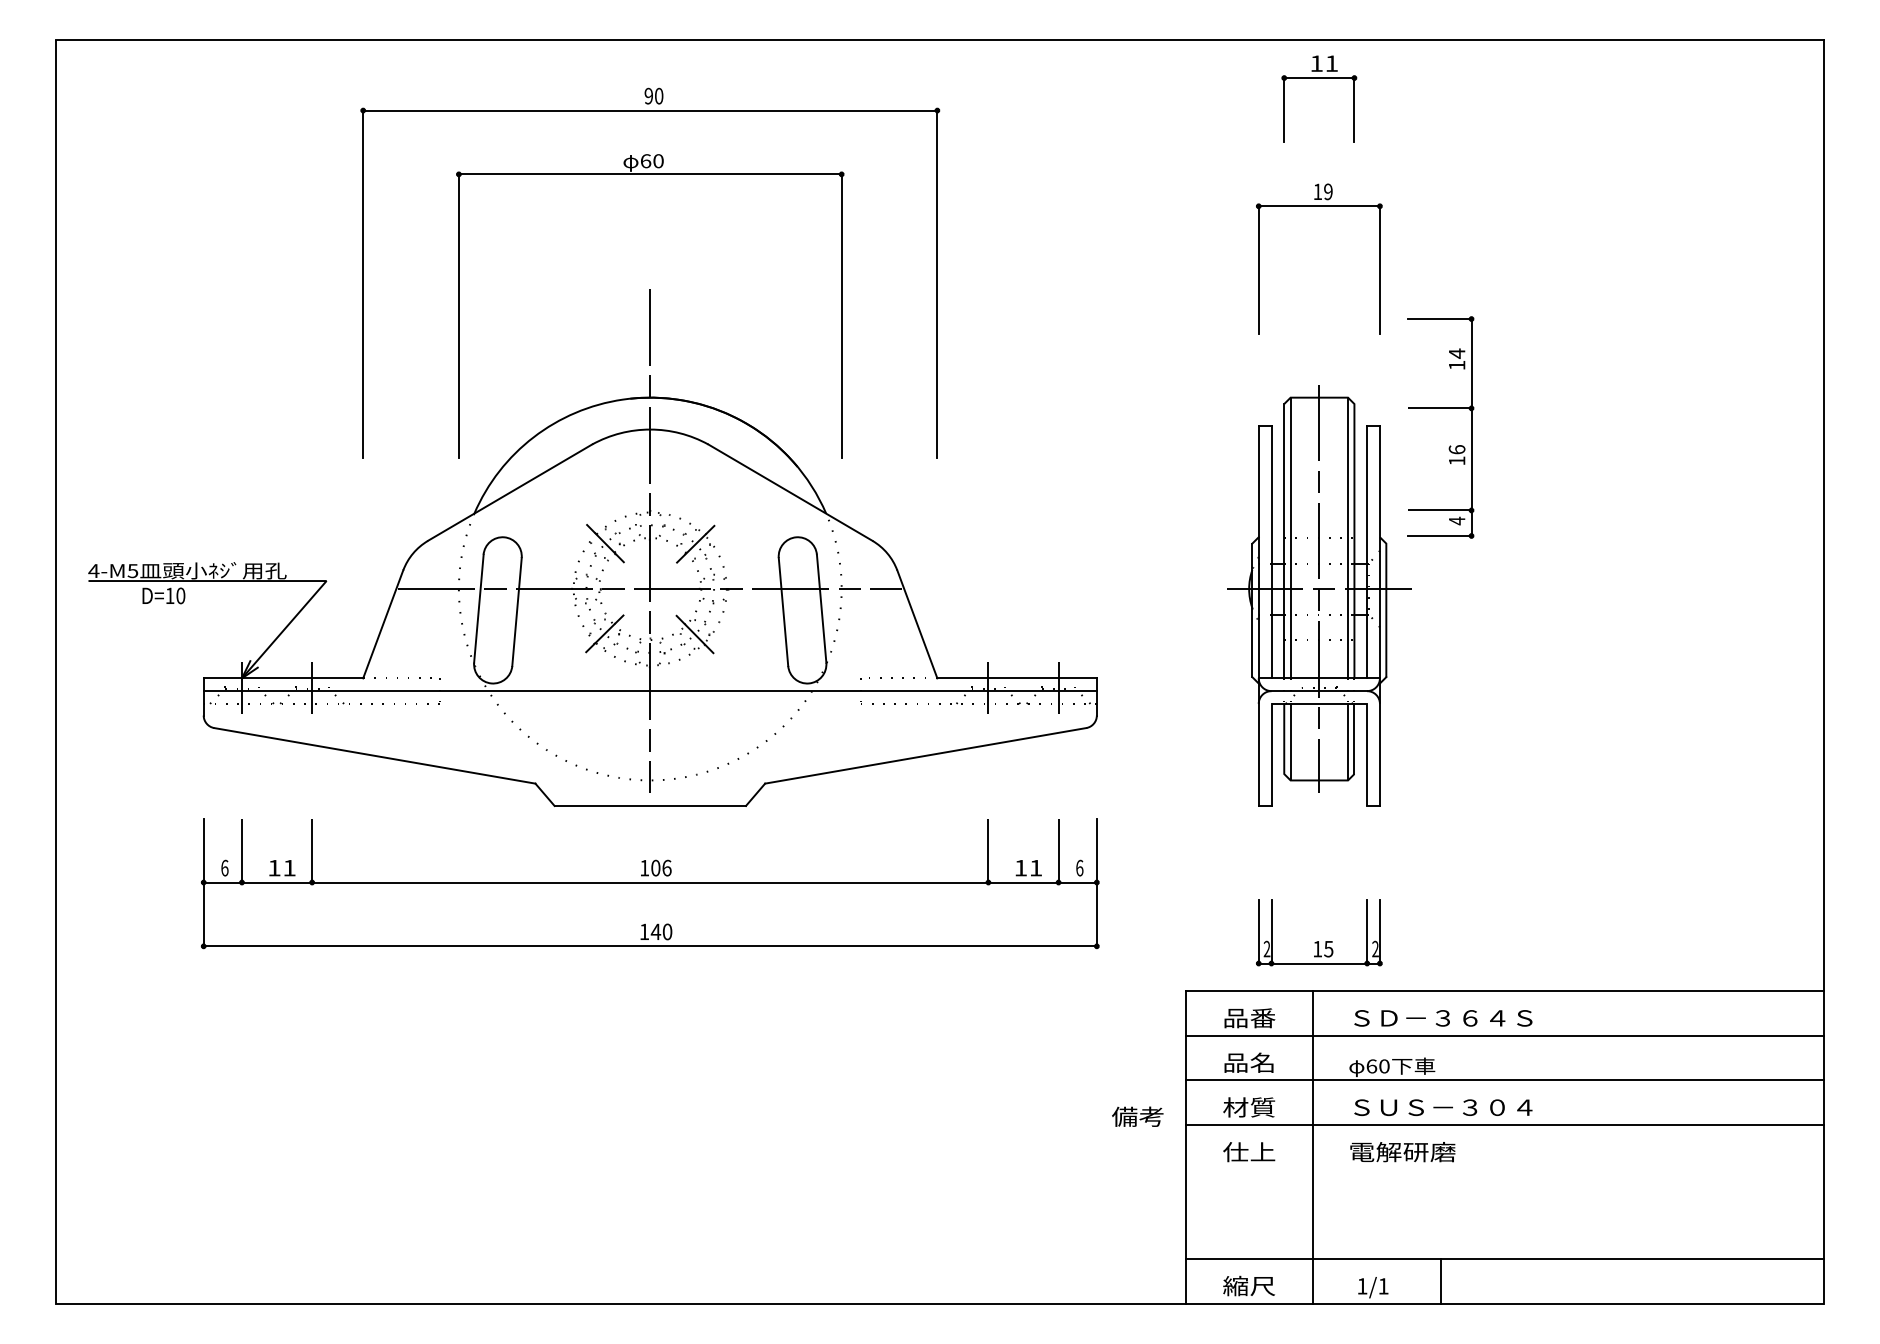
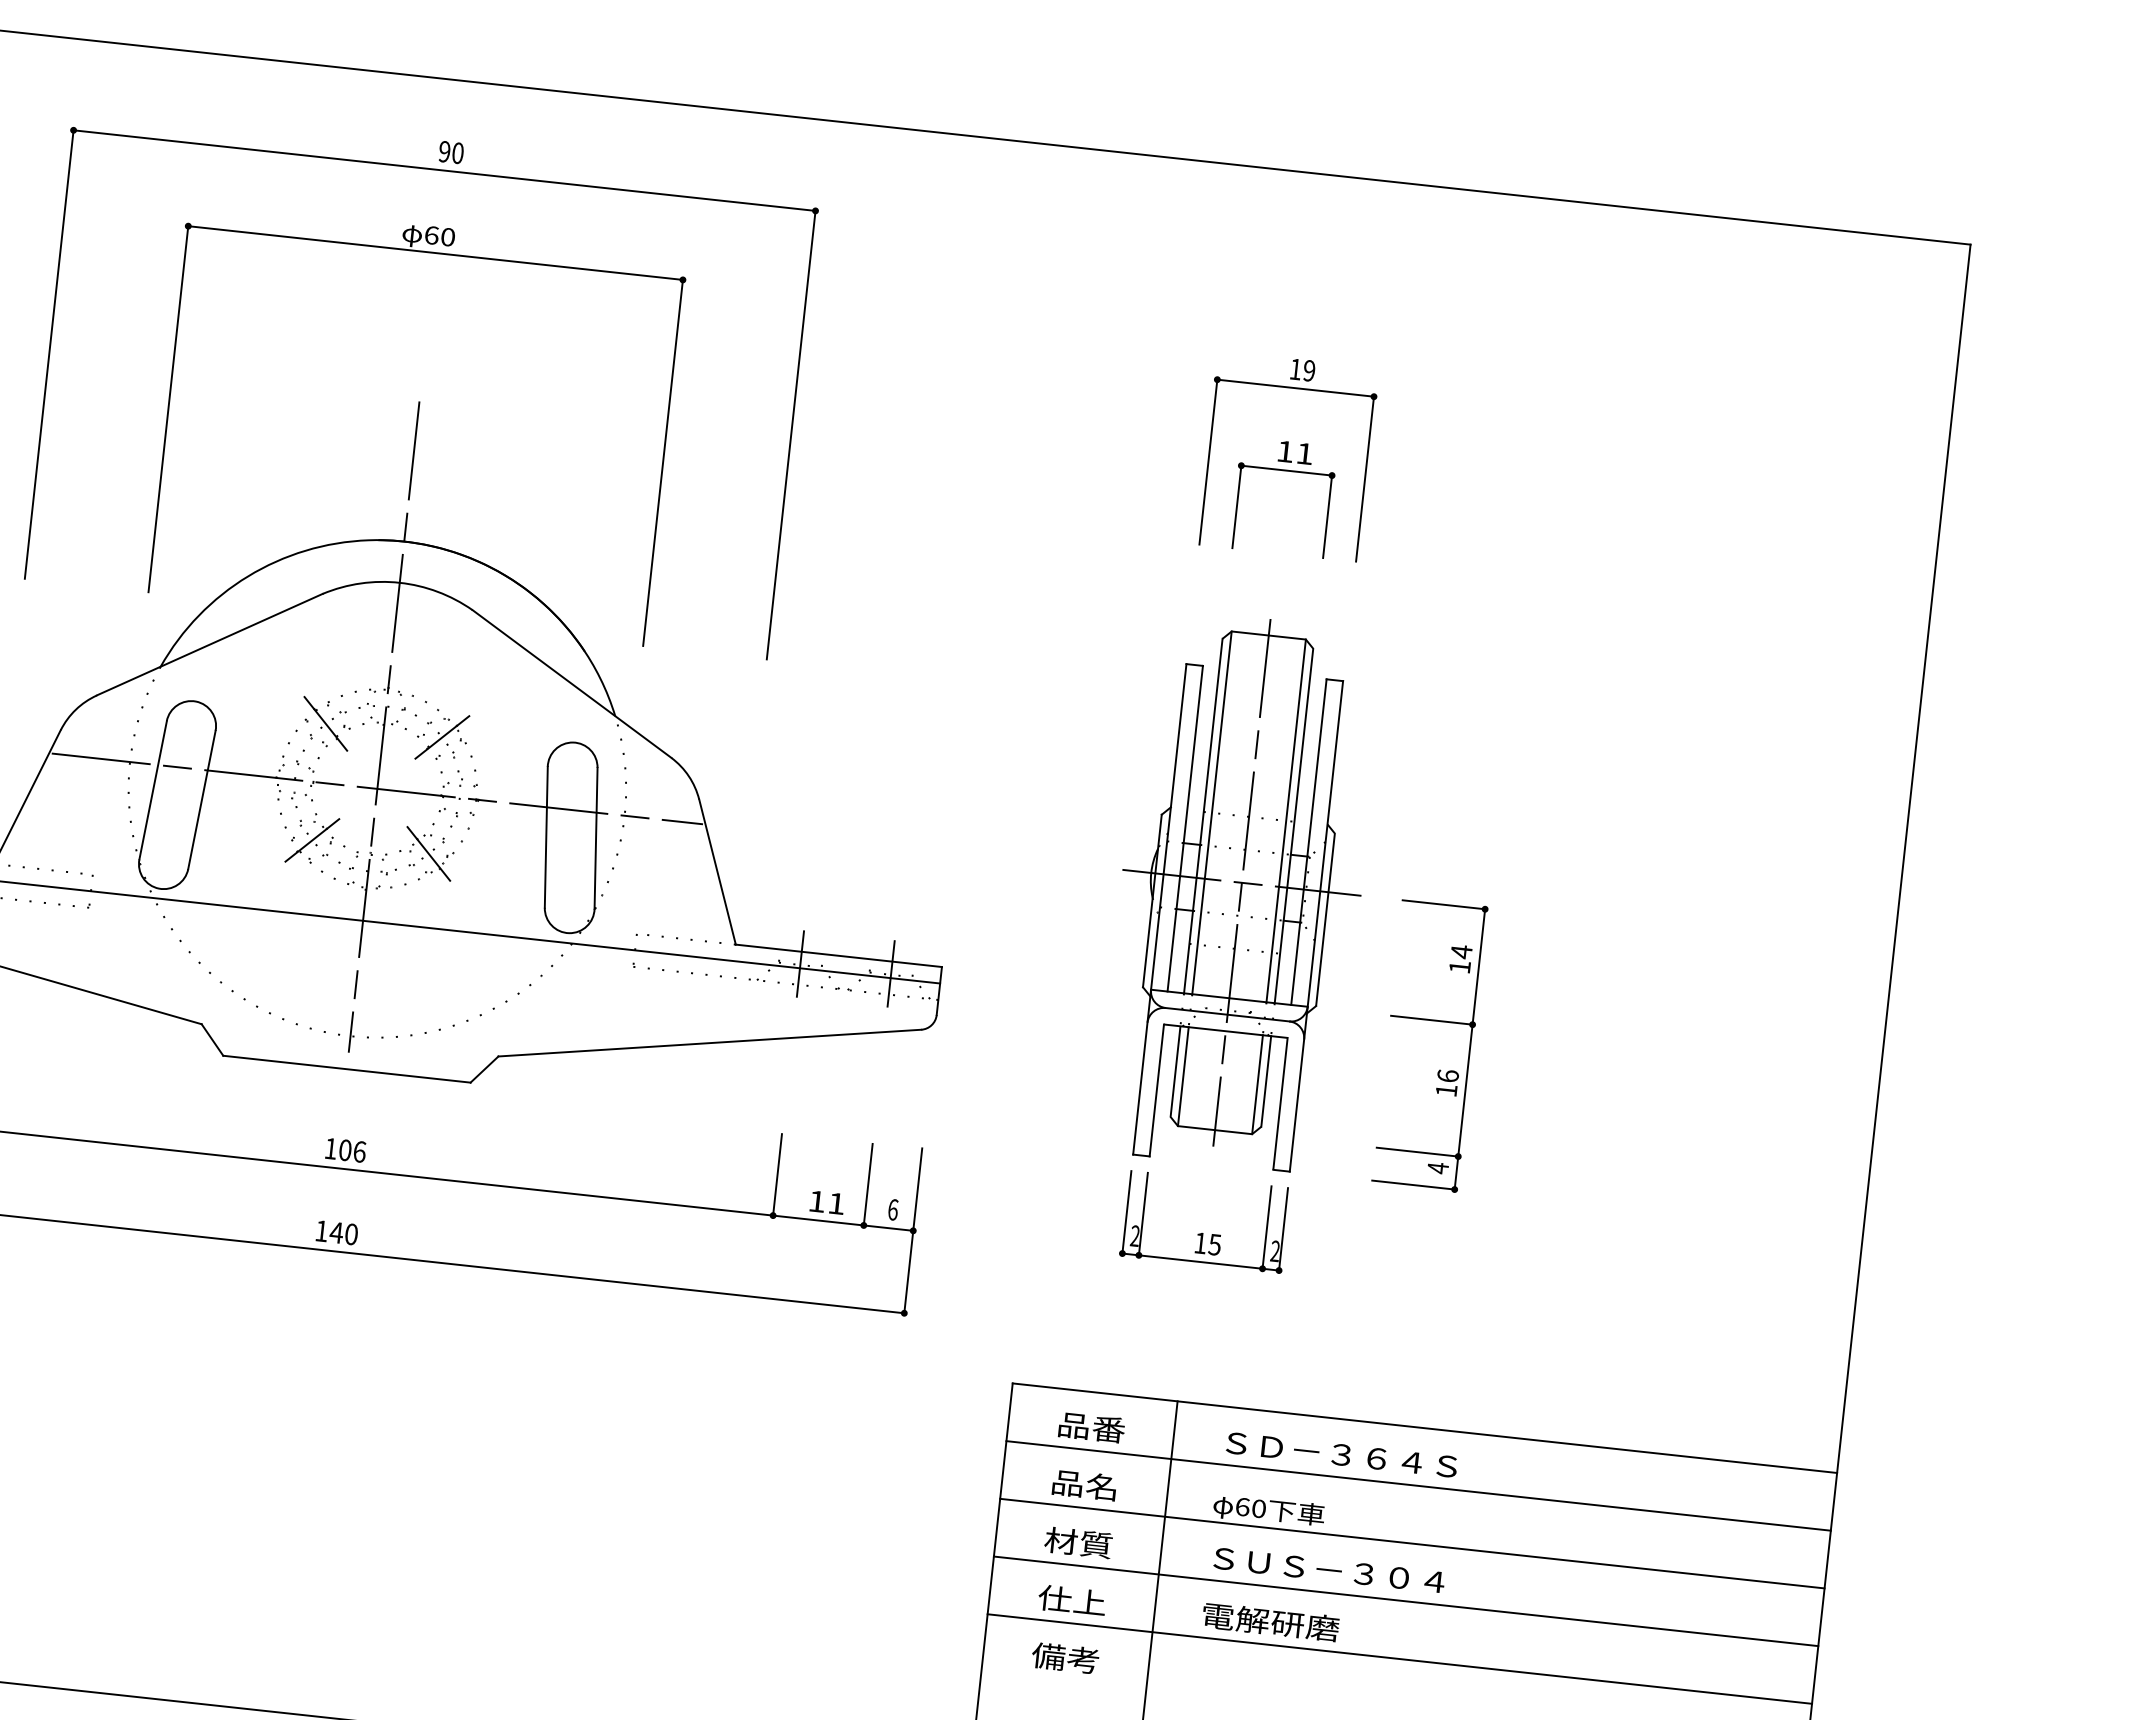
part: (1319, 78) -> (1286, 471), moved
part: (1440, 408) -> (1432, 1020), moved
part: (1318, 941) -> (1202, 1233), moved
text: (1137, 1116) -> (1065, 1657), moved
line: (1504, 1169) -> (1399, 1658), added

